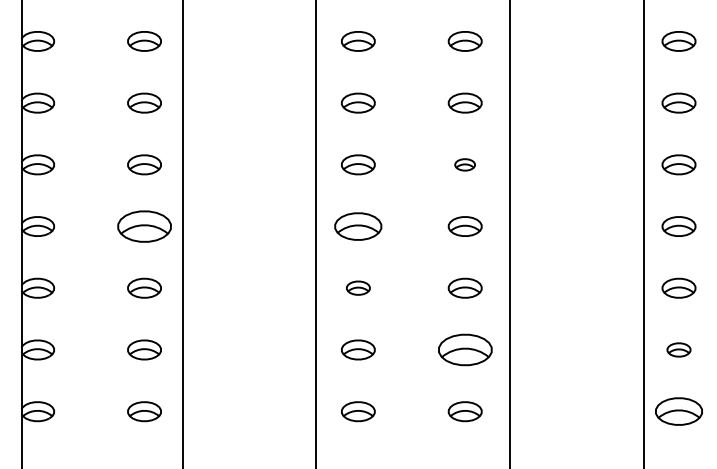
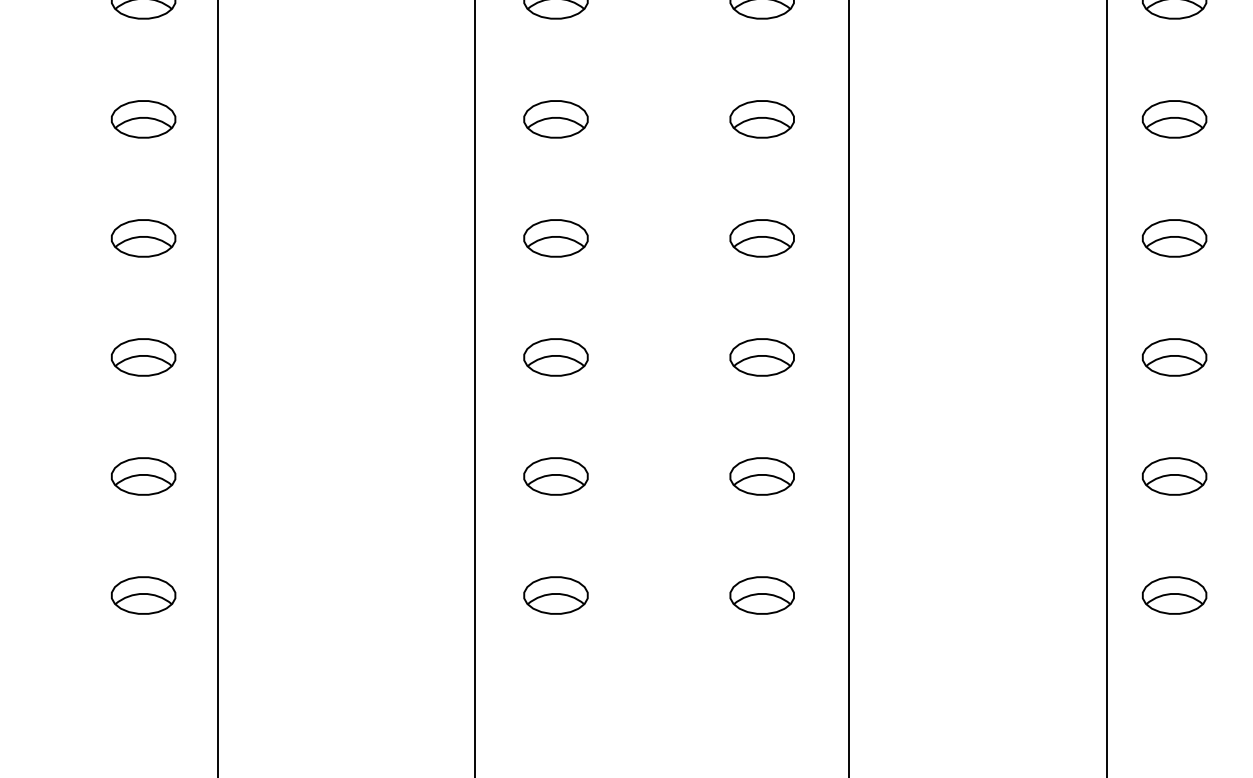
part: (464, 164) -> (760, 118), size x1.67
part: (144, 226) -> (143, 238), size x0.62
part: (358, 226) -> (556, 238), size x0.71
part: (358, 287) -> (556, 355), size x1.43
part: (464, 349) -> (760, 475), size x0.62
part: (678, 349) -> (1173, 475), size x1.43
part: (678, 411) -> (1173, 595), size x0.71

